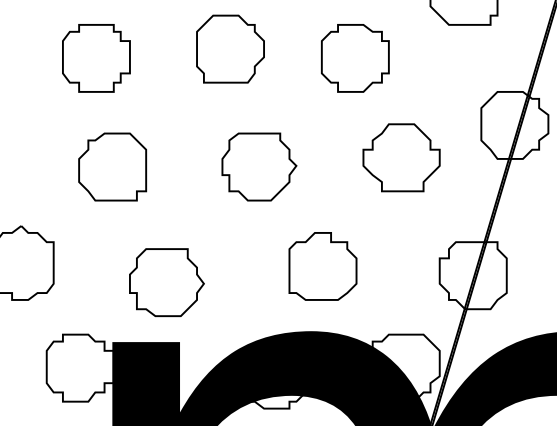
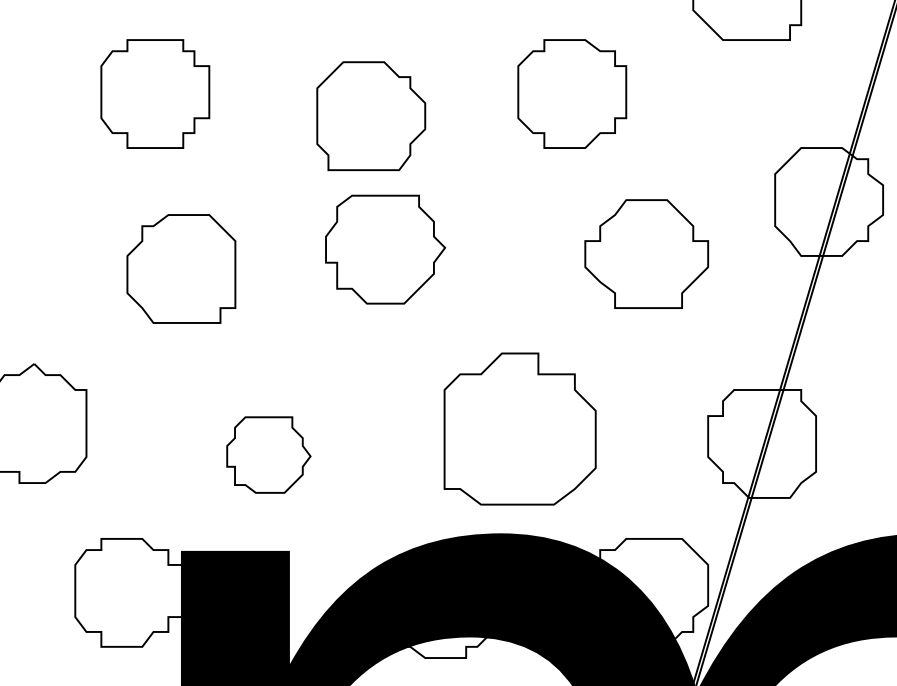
part: (230, 48) -> (371, 115), moved
part: (259, 166) -> (385, 248), moved
part: (322, 266) -> (519, 429), size x1.4
part: (166, 282) -> (268, 454), size x0.7

